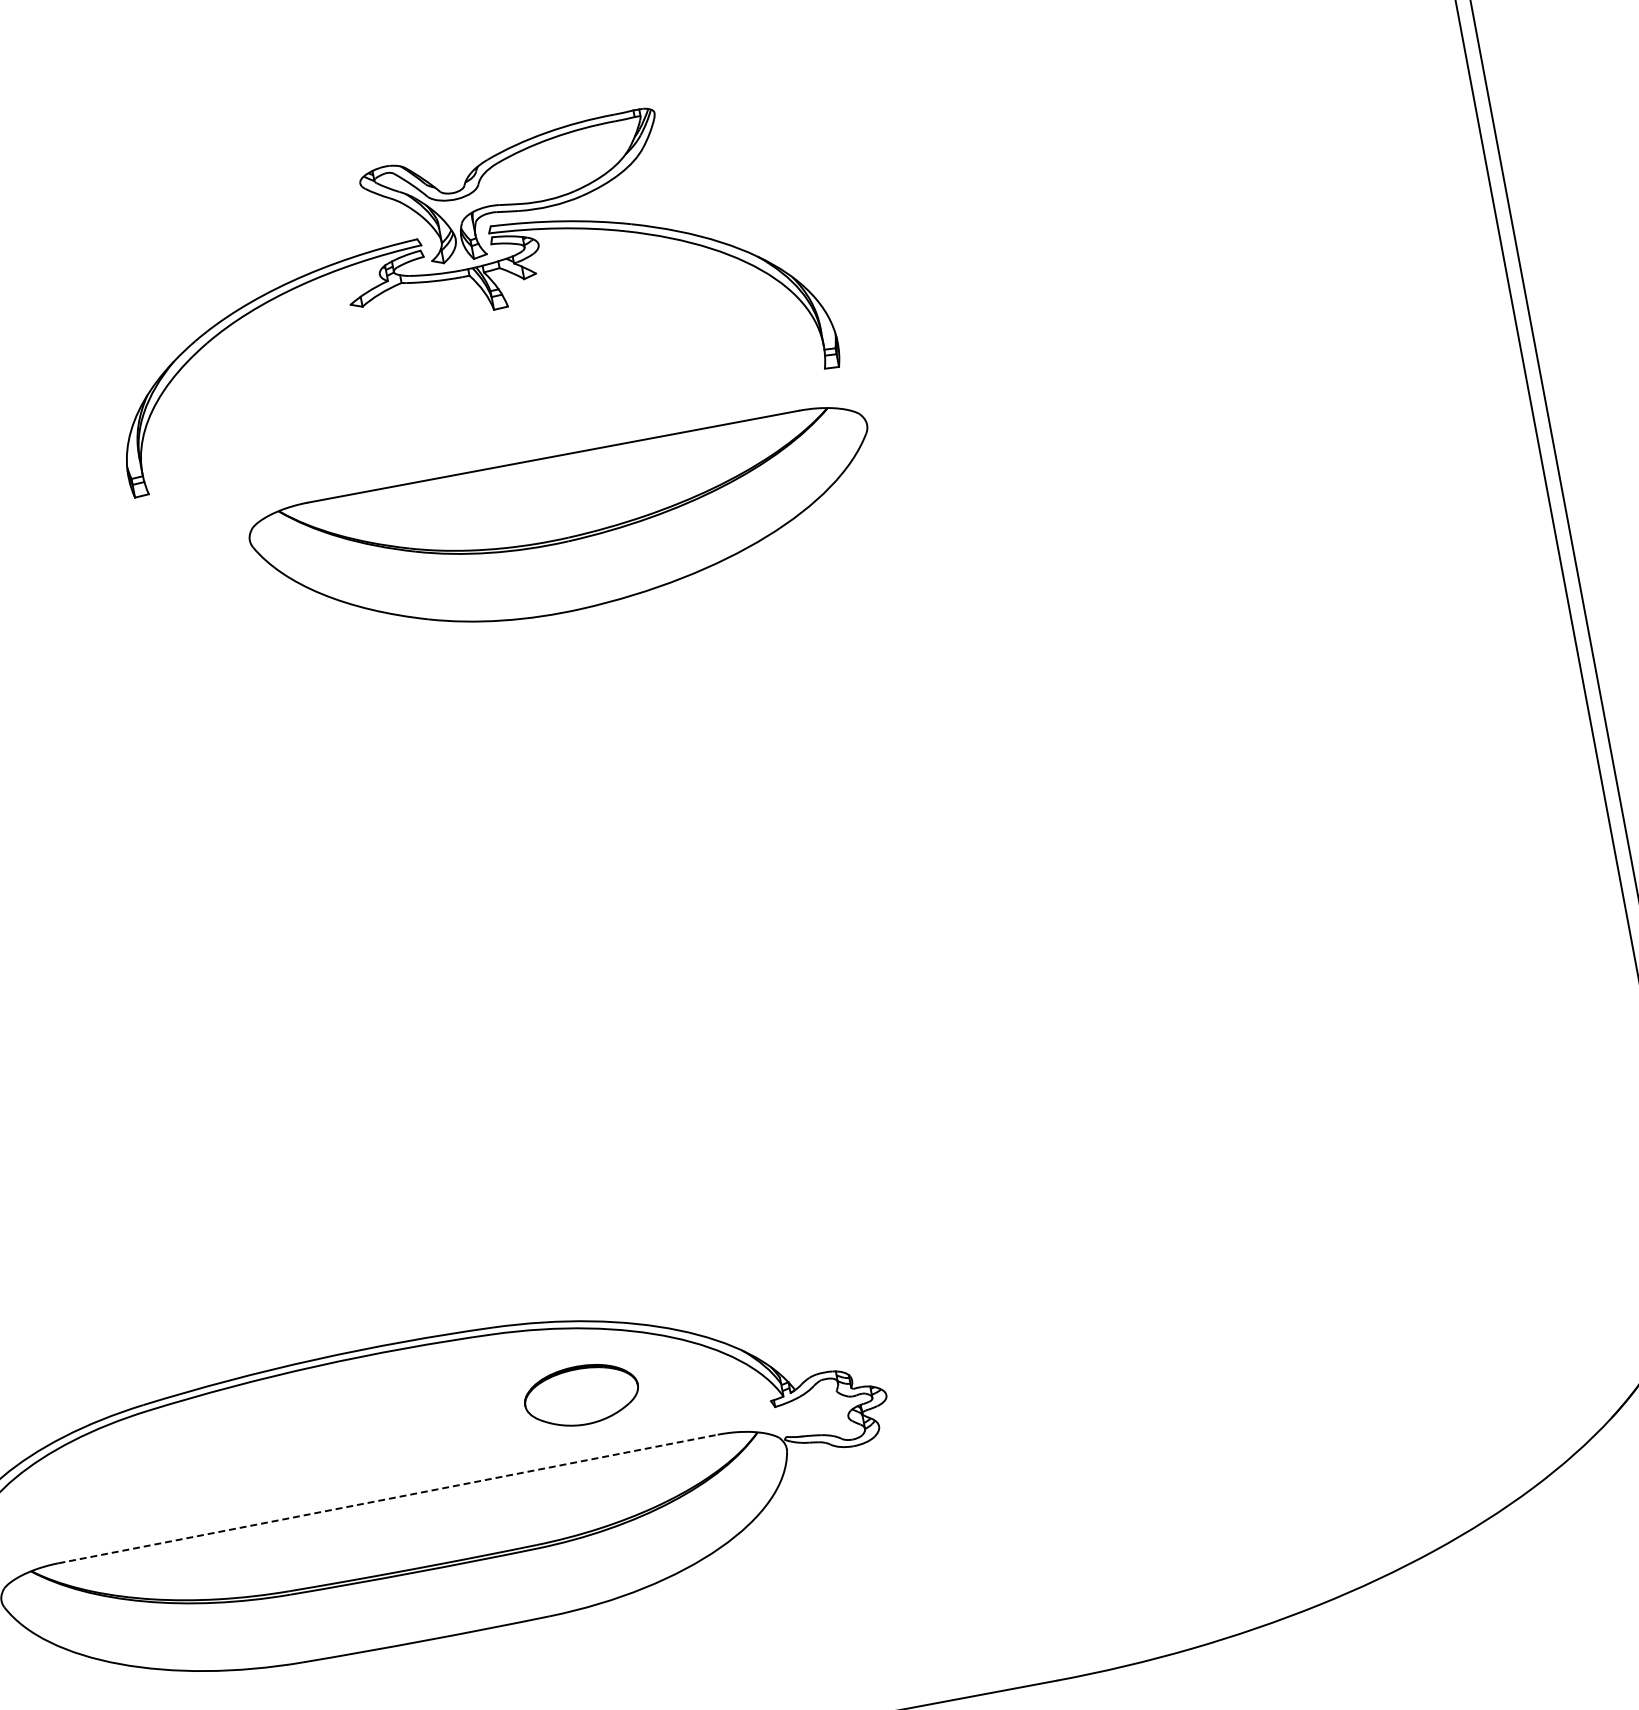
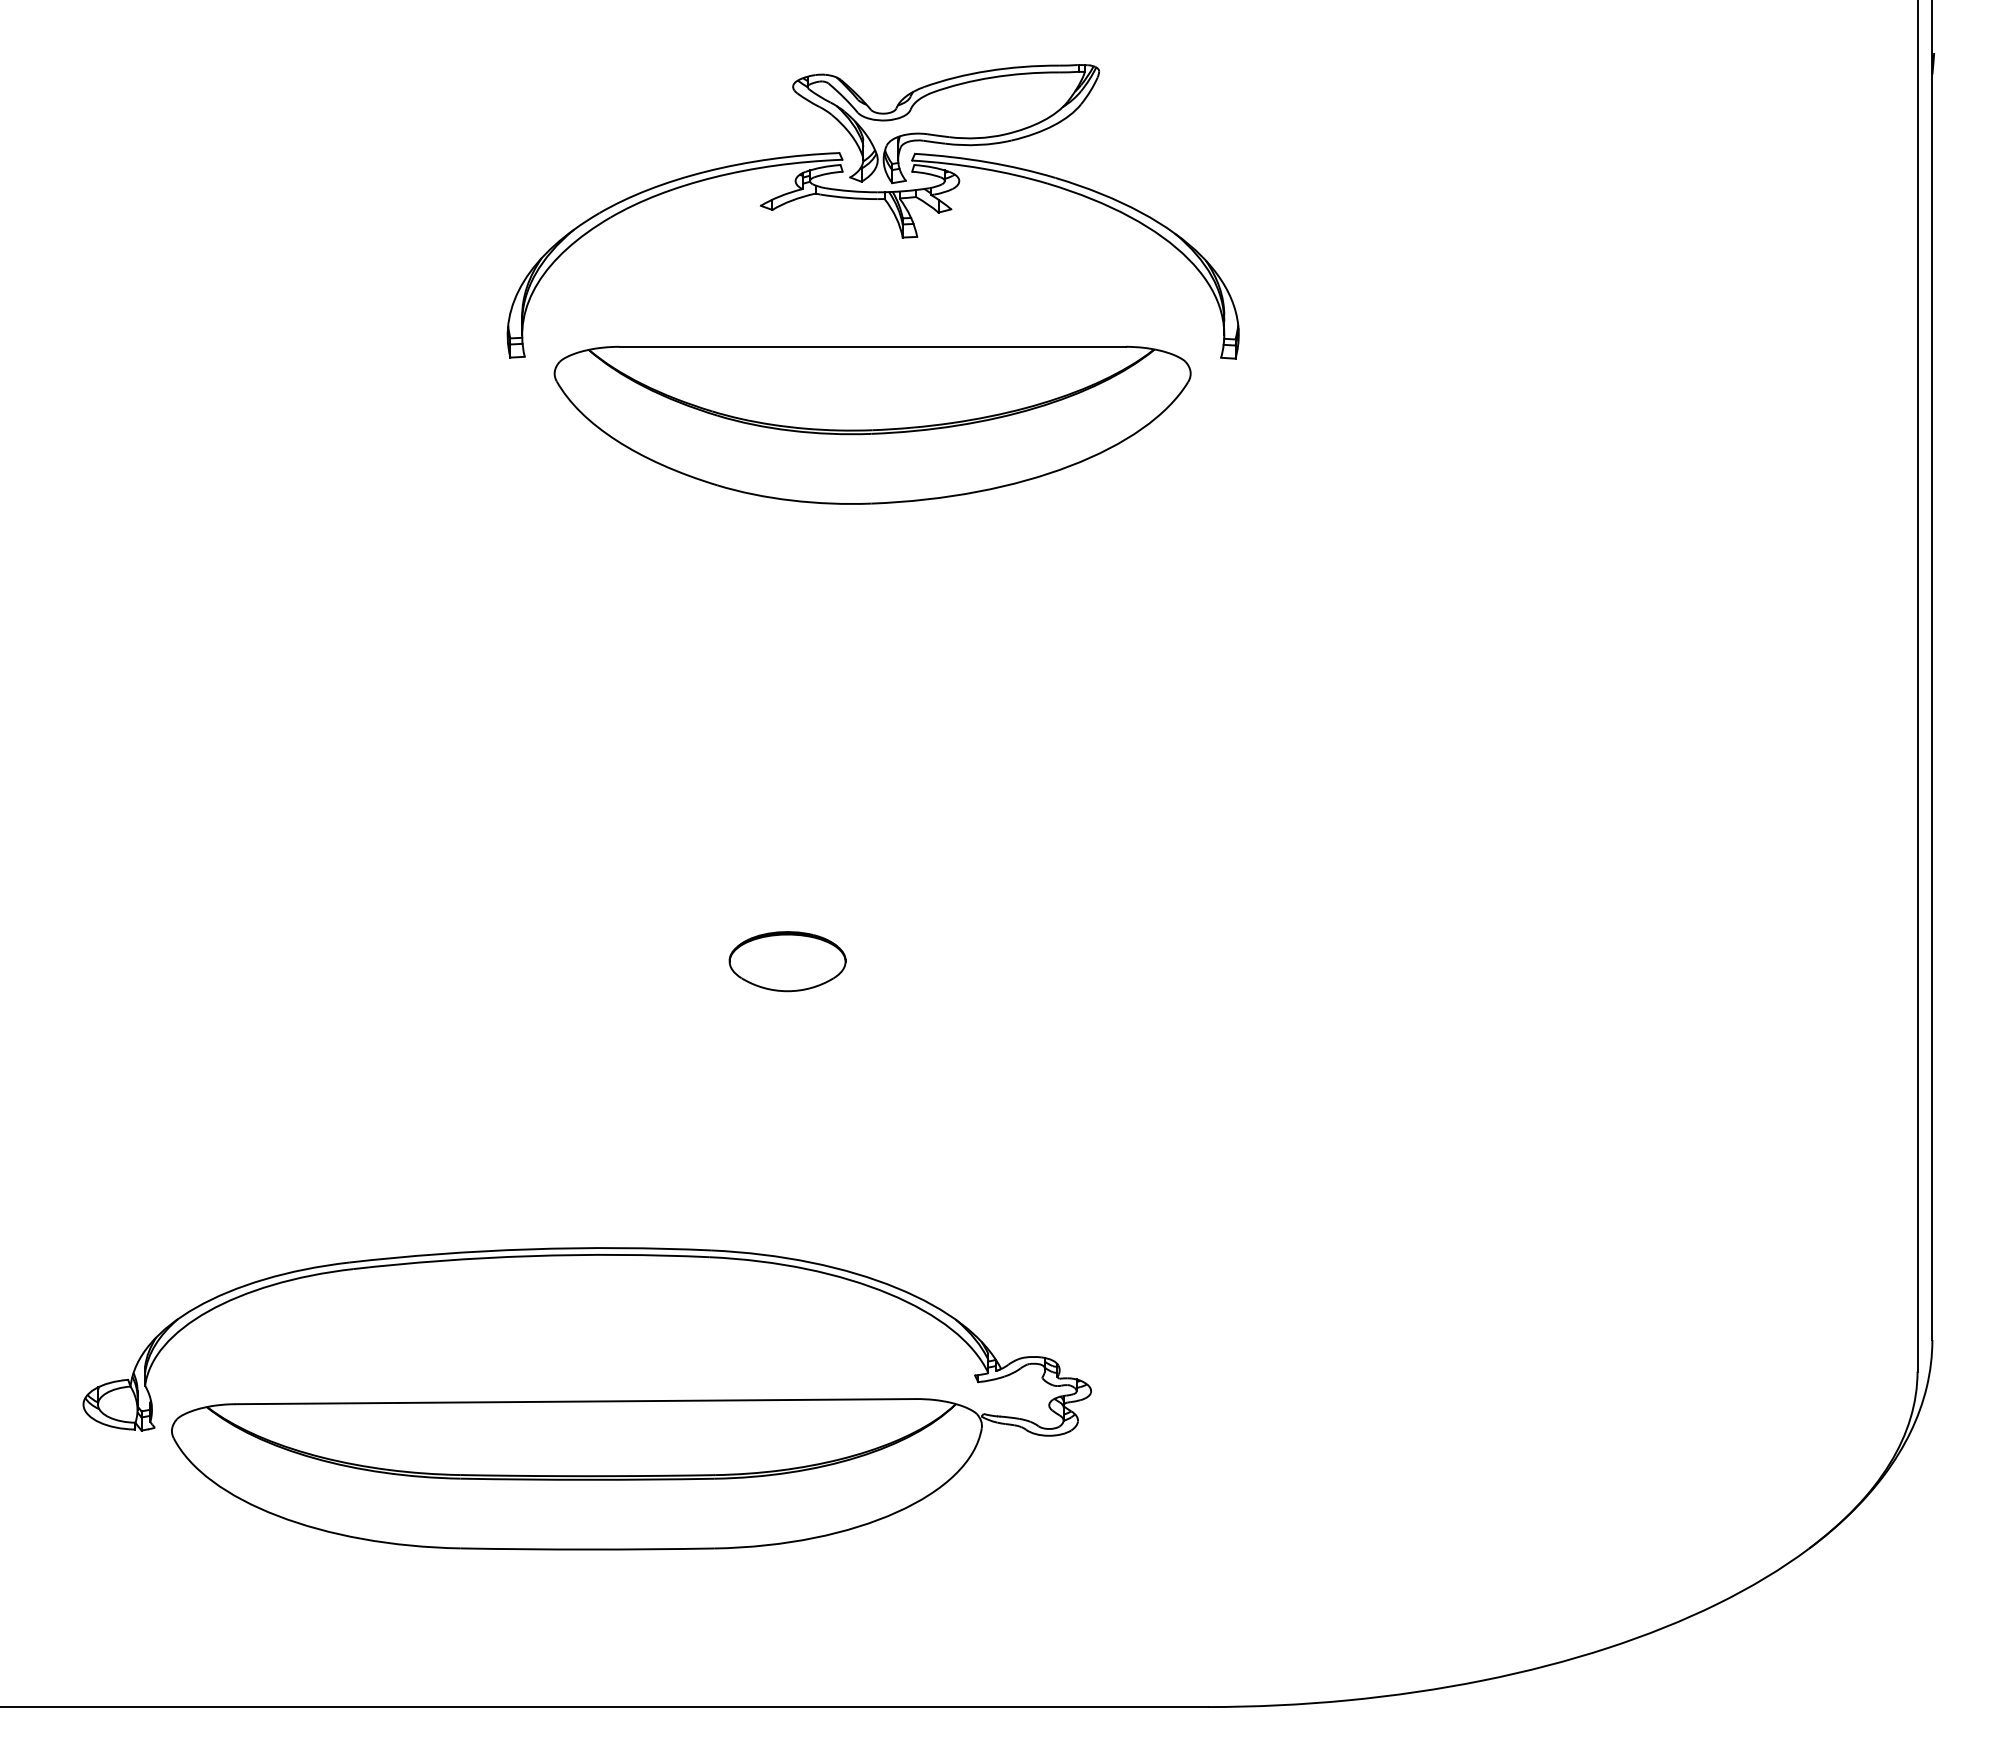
part: (567, 532) -> (872, 424), moved
part: (581, 1395) -> (787, 961), moved
line: (388, 1498) -> (576, 1401), dashed -> solid

